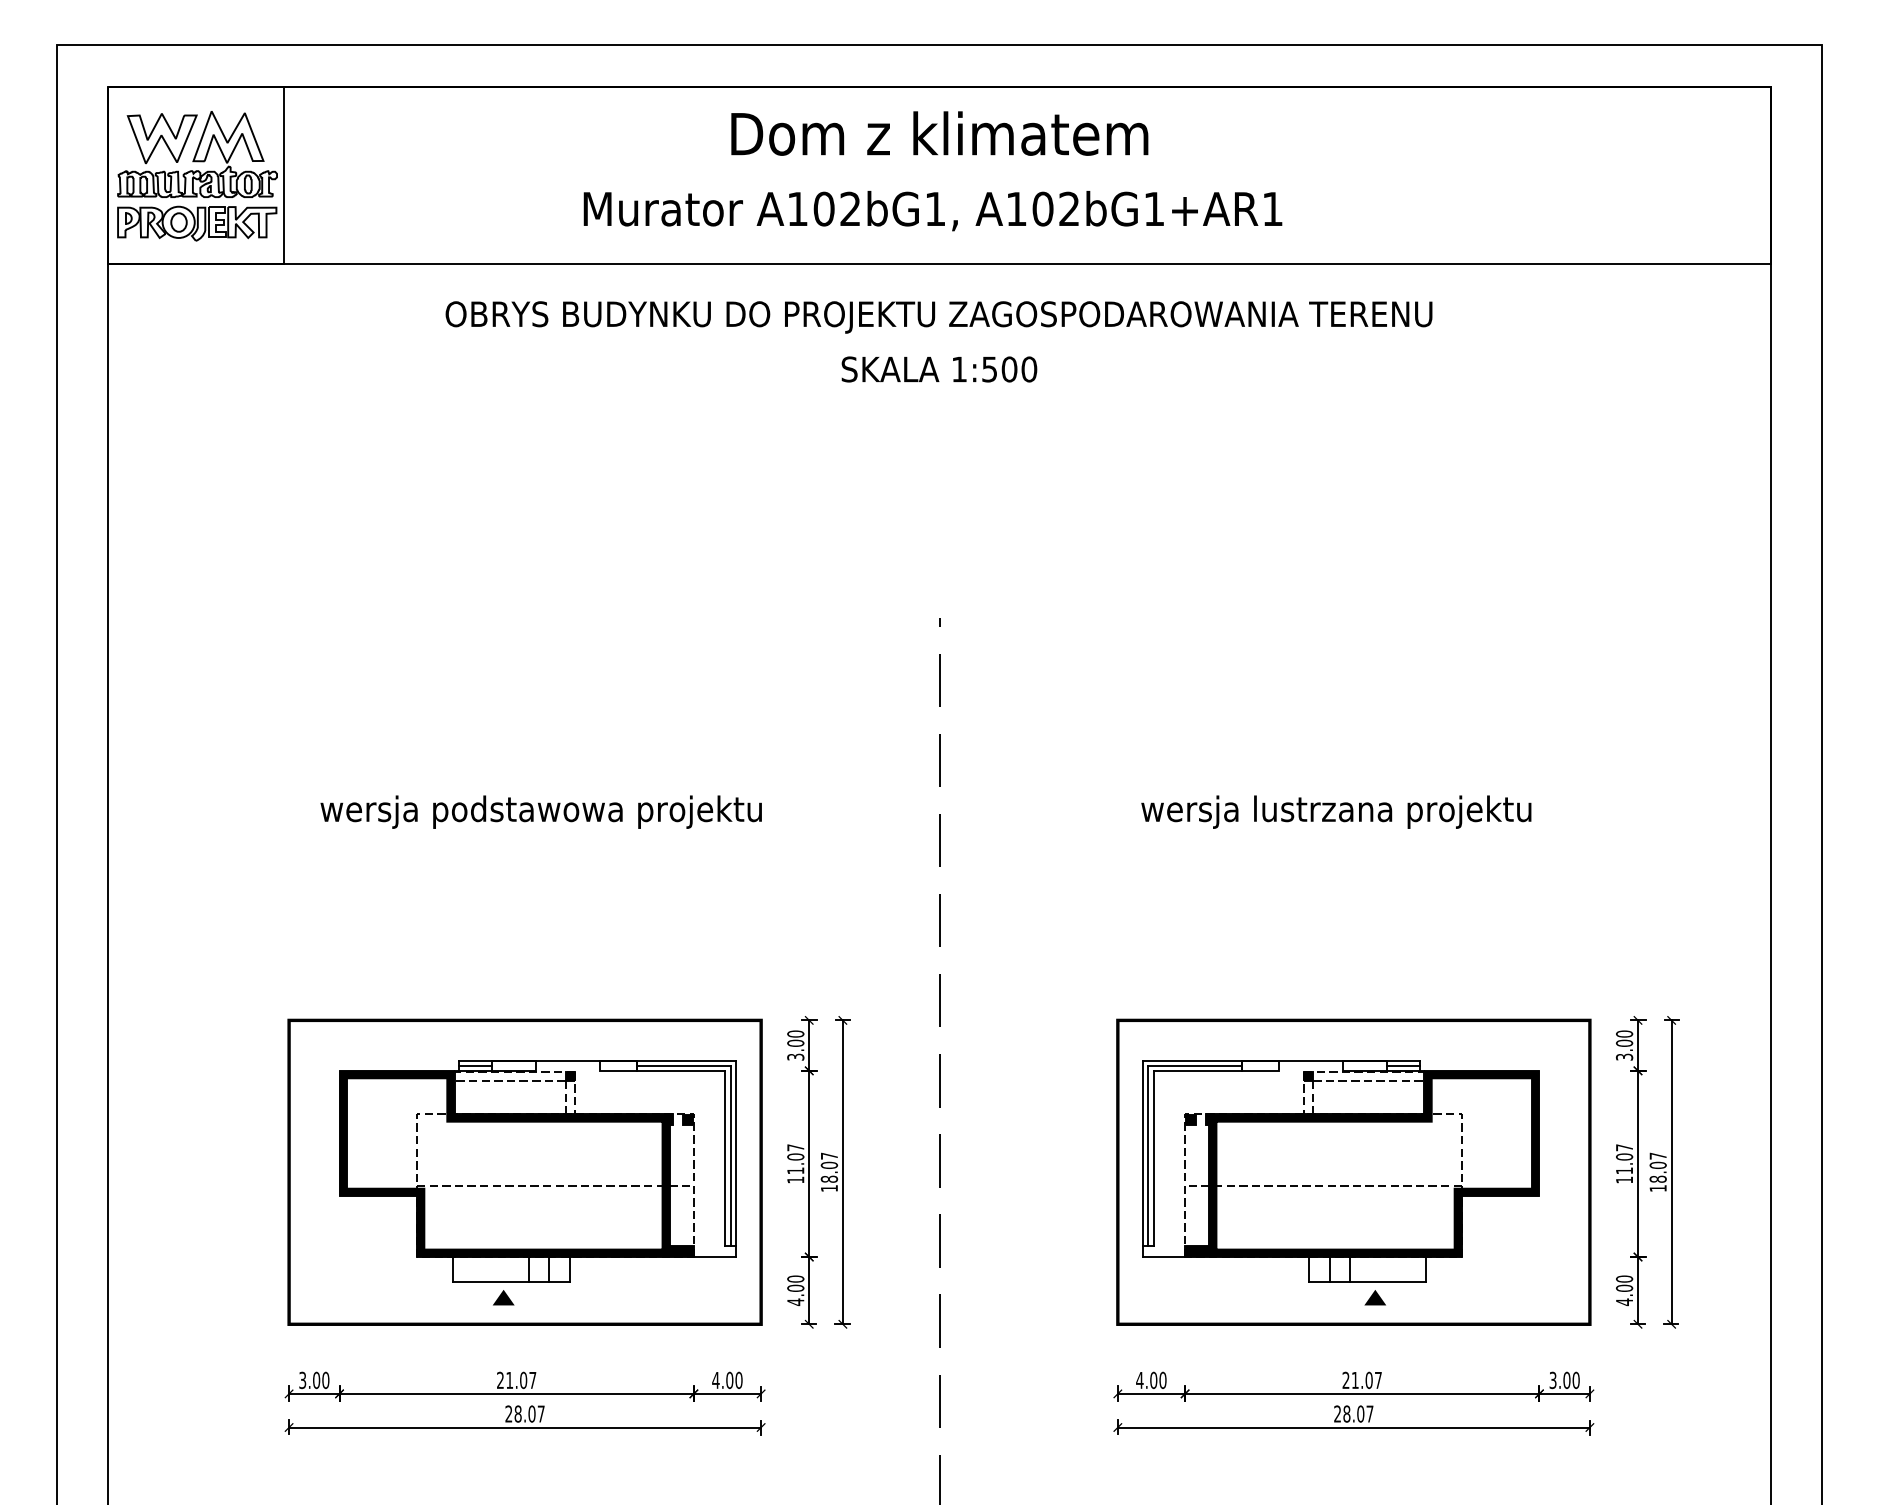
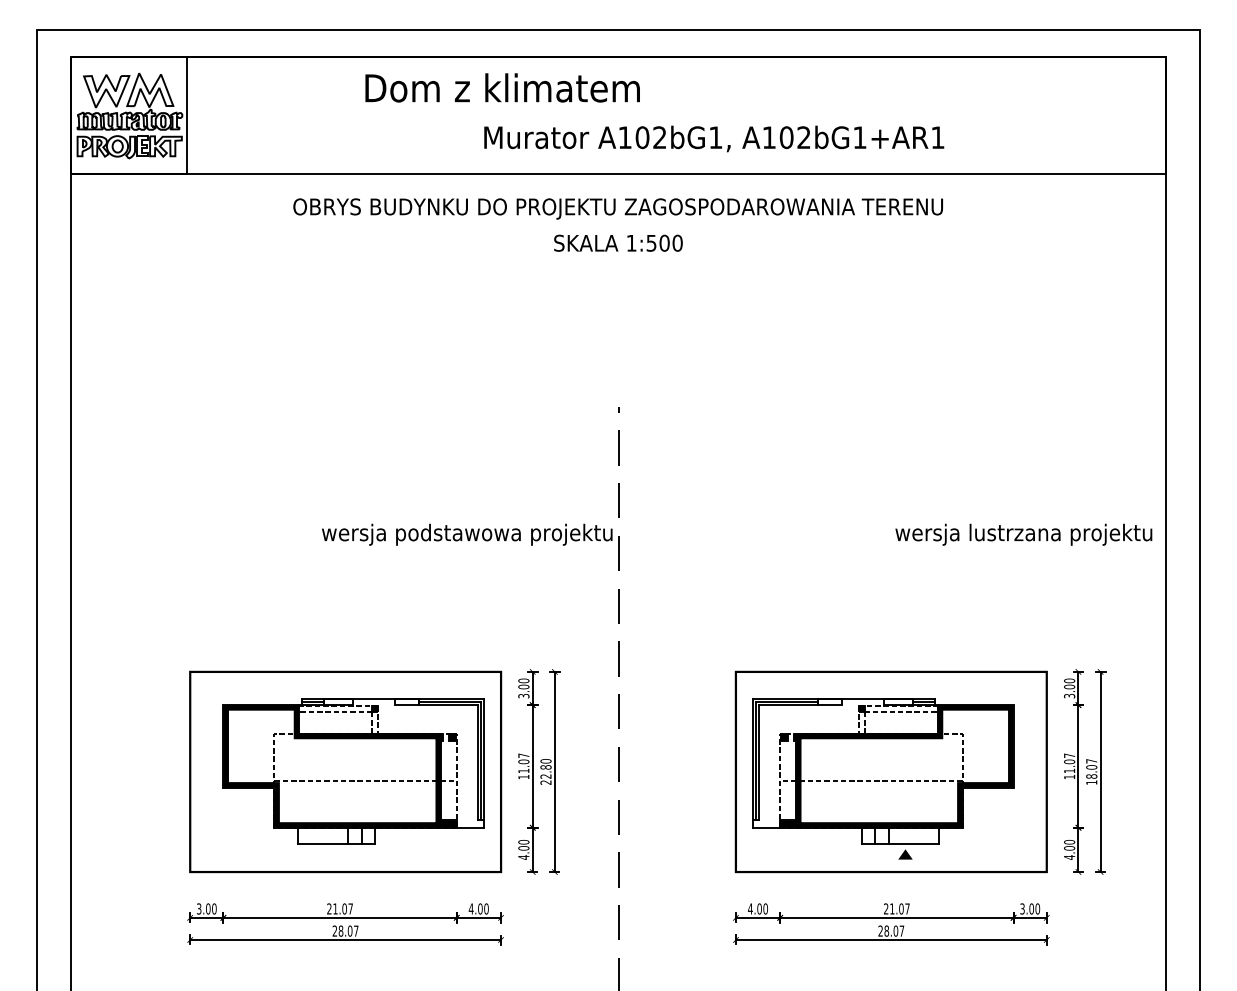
text: (939, 132) -> (502, 87), moved
text: (933, 210) -> (714, 138), moved
text: (541, 811) -> (467, 534), moved
text: (1335, 811) -> (1023, 534), moved
text: (828, 1171) -> (545, 771), 18.07 -> 22.80
fill: (503, 1297) -> (331, 854), removed

